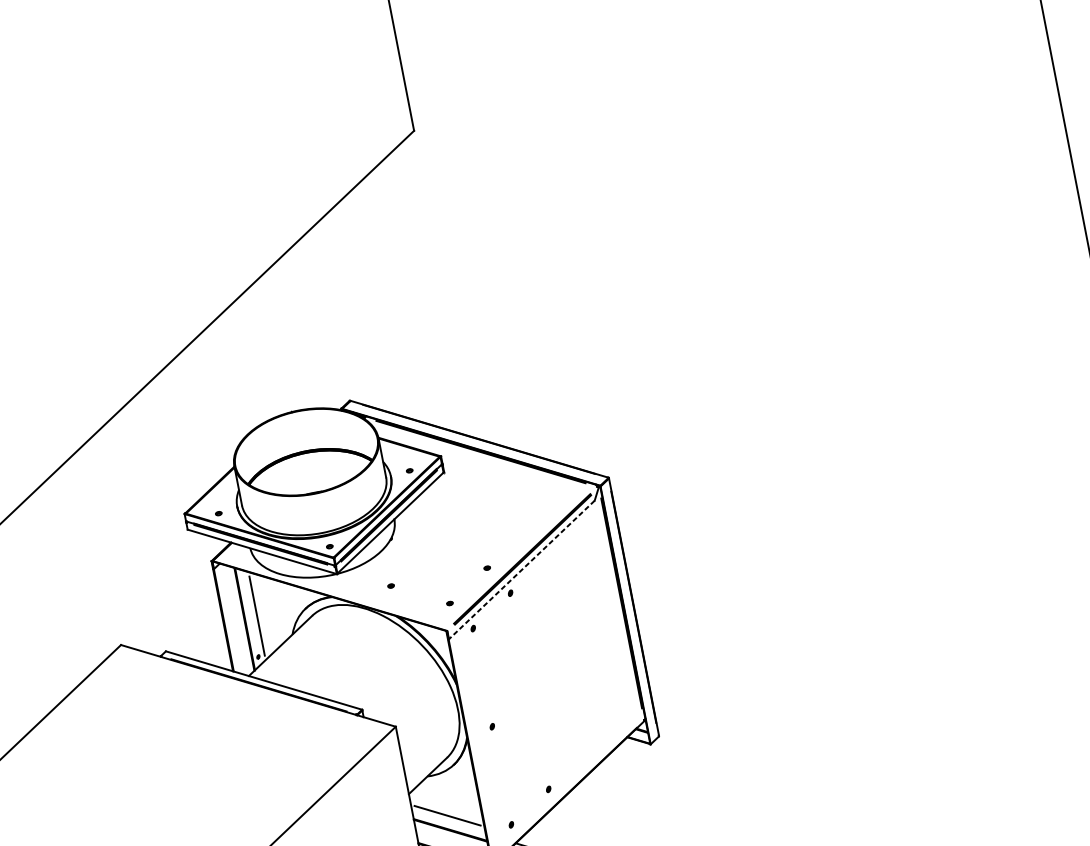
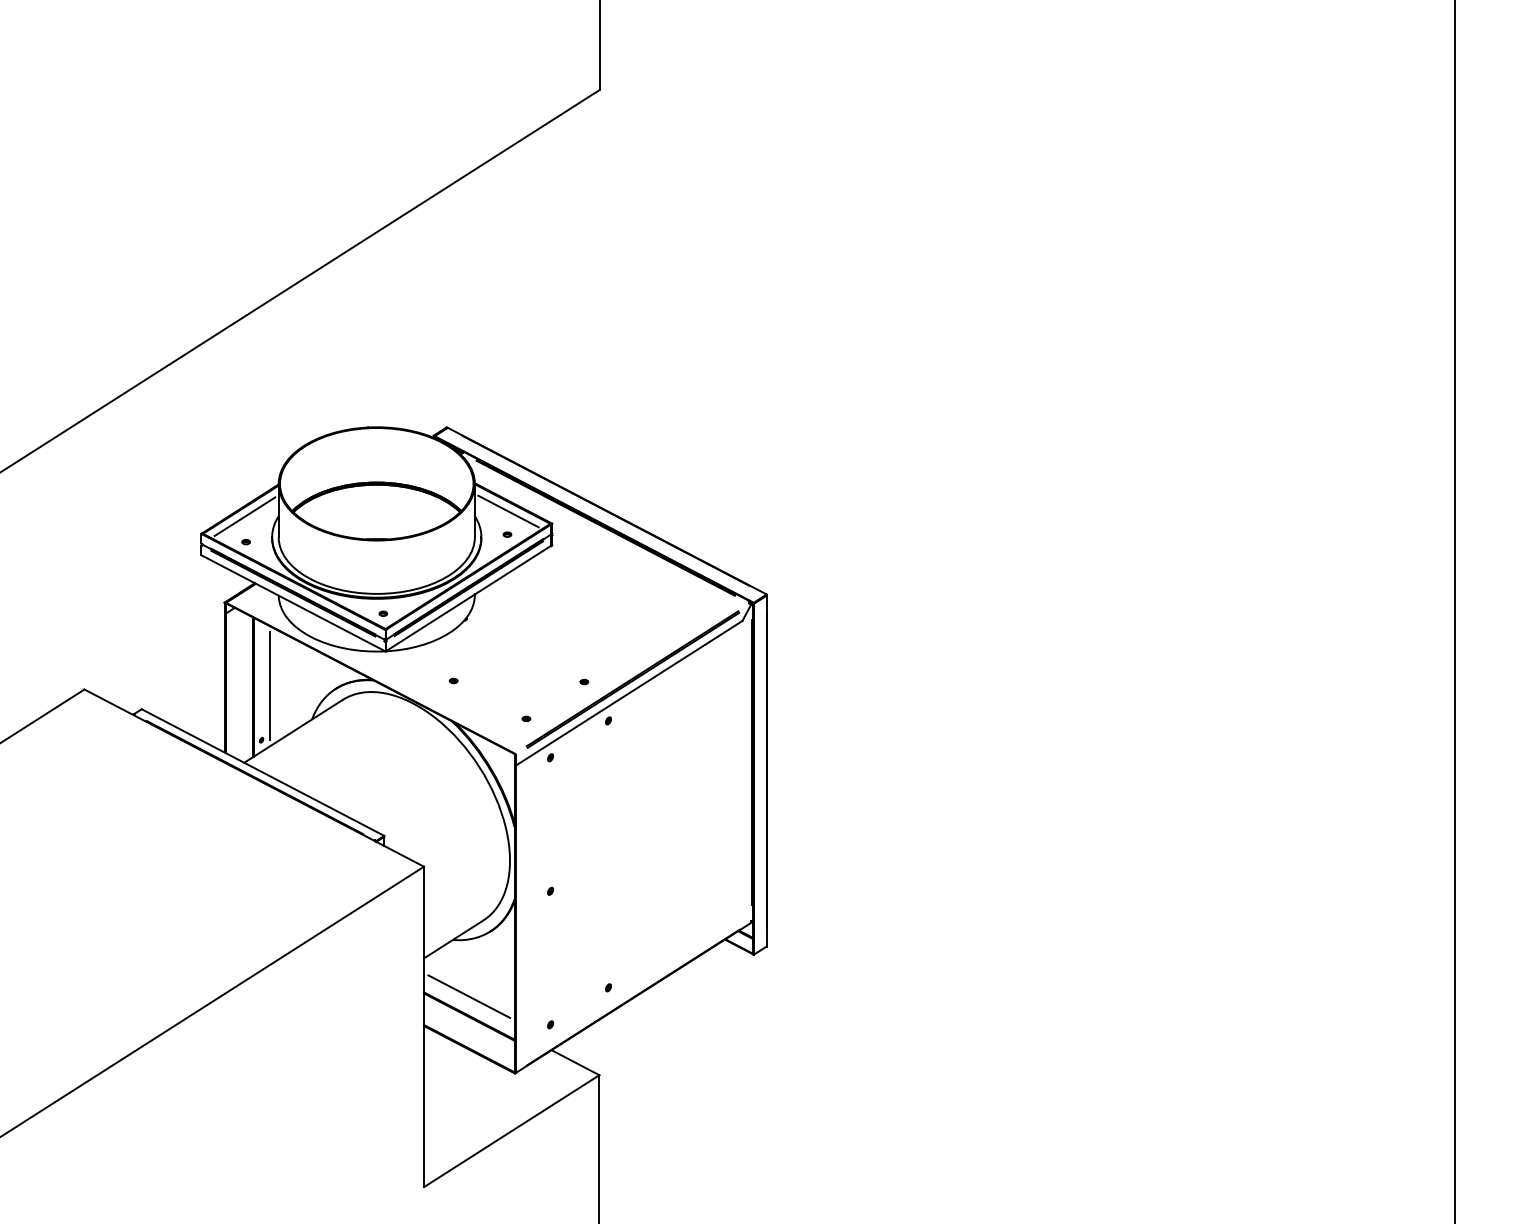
line: (407, 453) -> (508, 511), added
line: (213, 495) -> (244, 516), added
line: (521, 570) -> (628, 693), dashed -> solid

